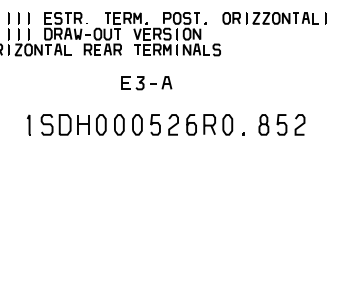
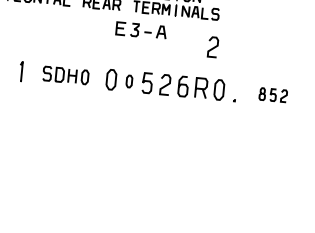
curve: (218, 82) -> (214, 46), added
part: (146, 83) -> (141, 31), moved
part: (73, 124) -> (65, 75), size x0.7
part: (137, 124) -> (129, 81), size x0.6
part: (281, 124) -> (272, 94), size x0.6

